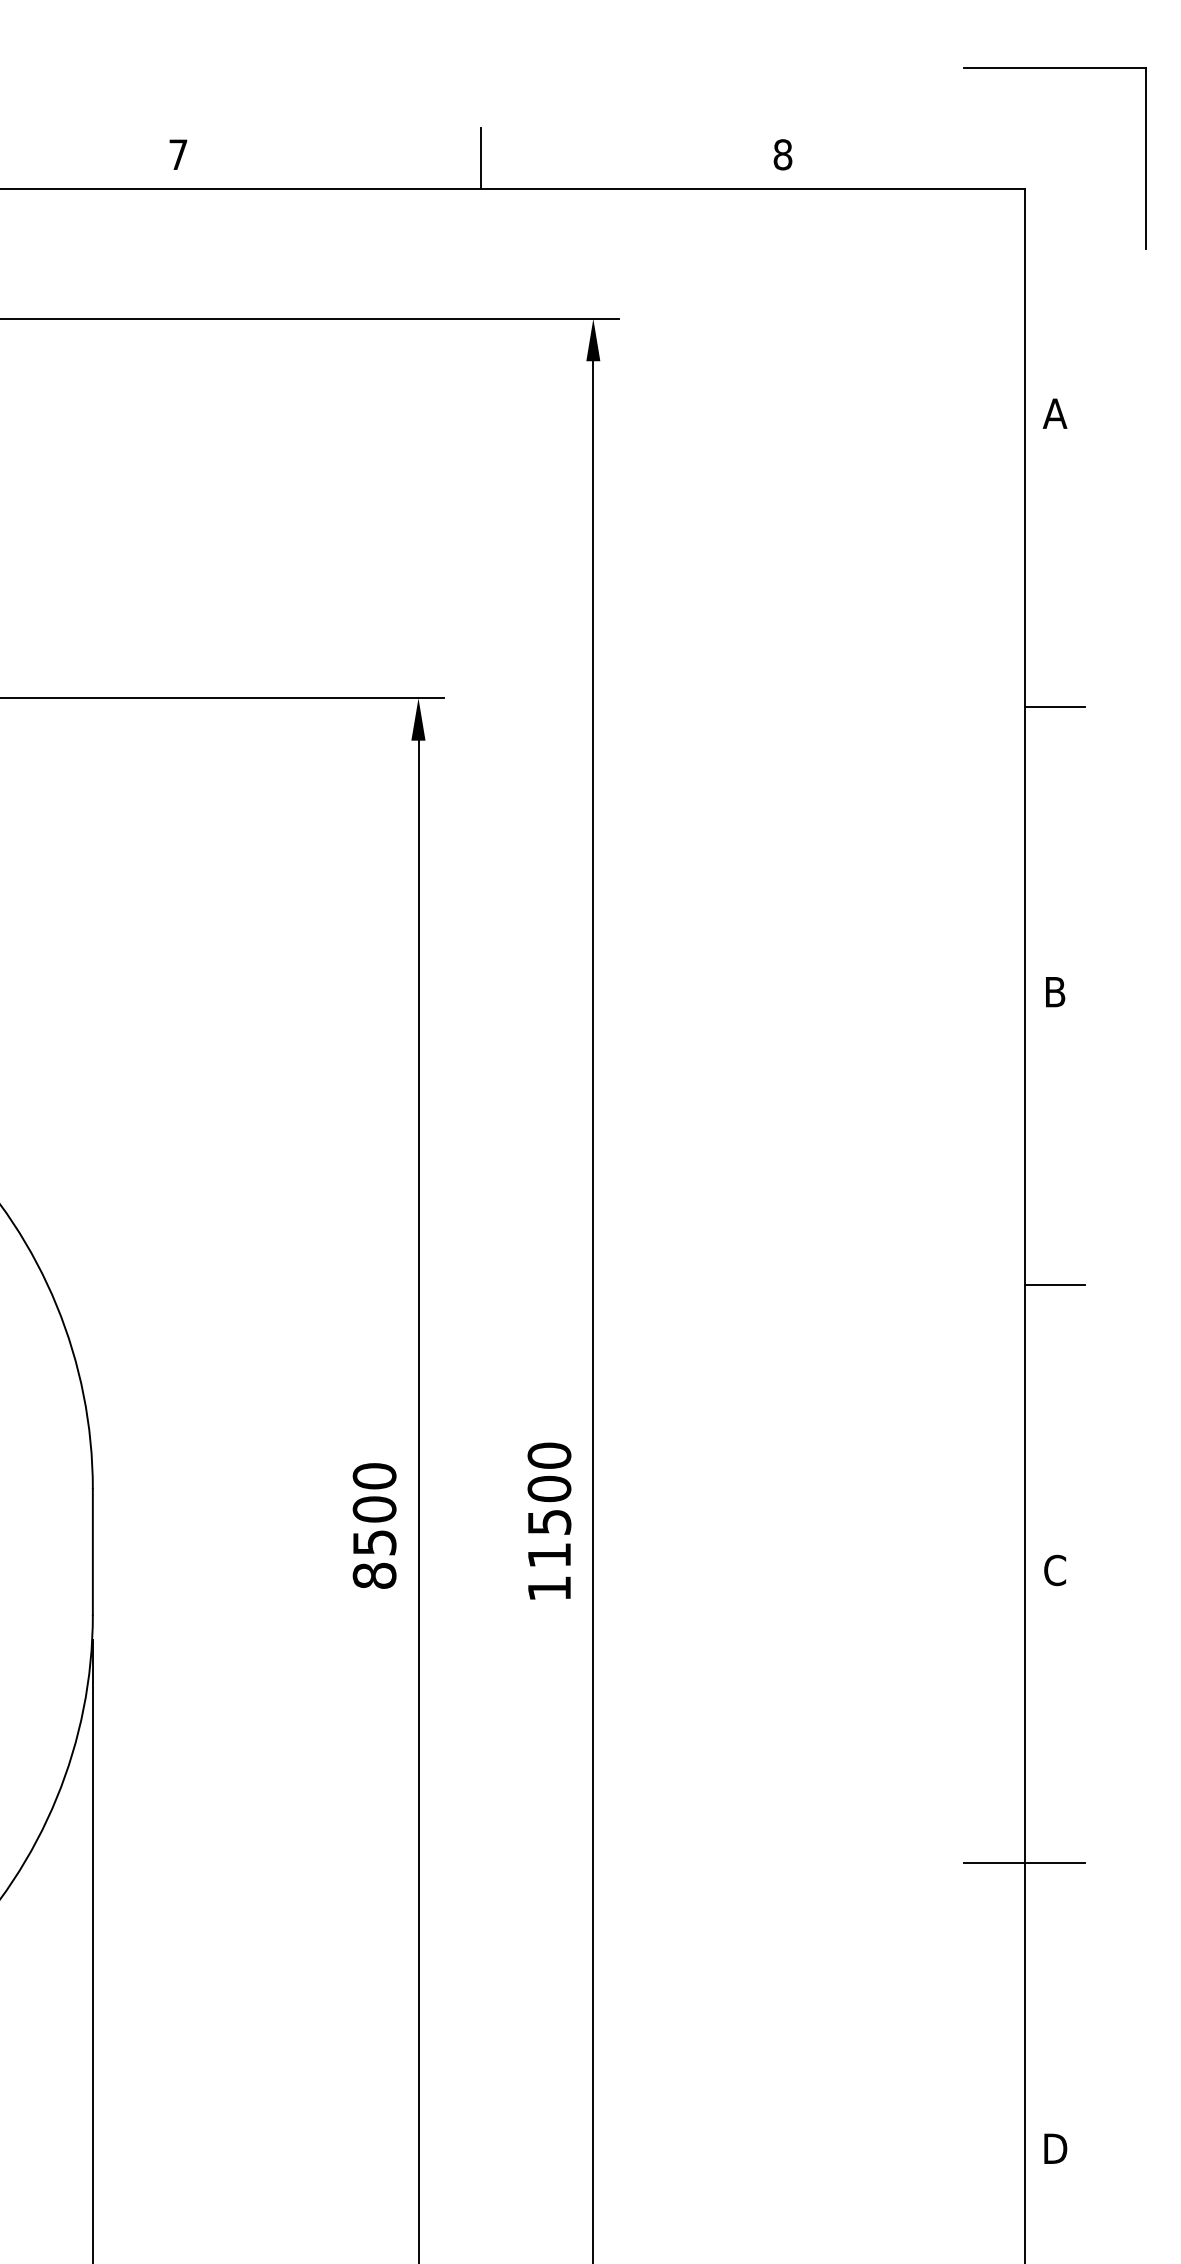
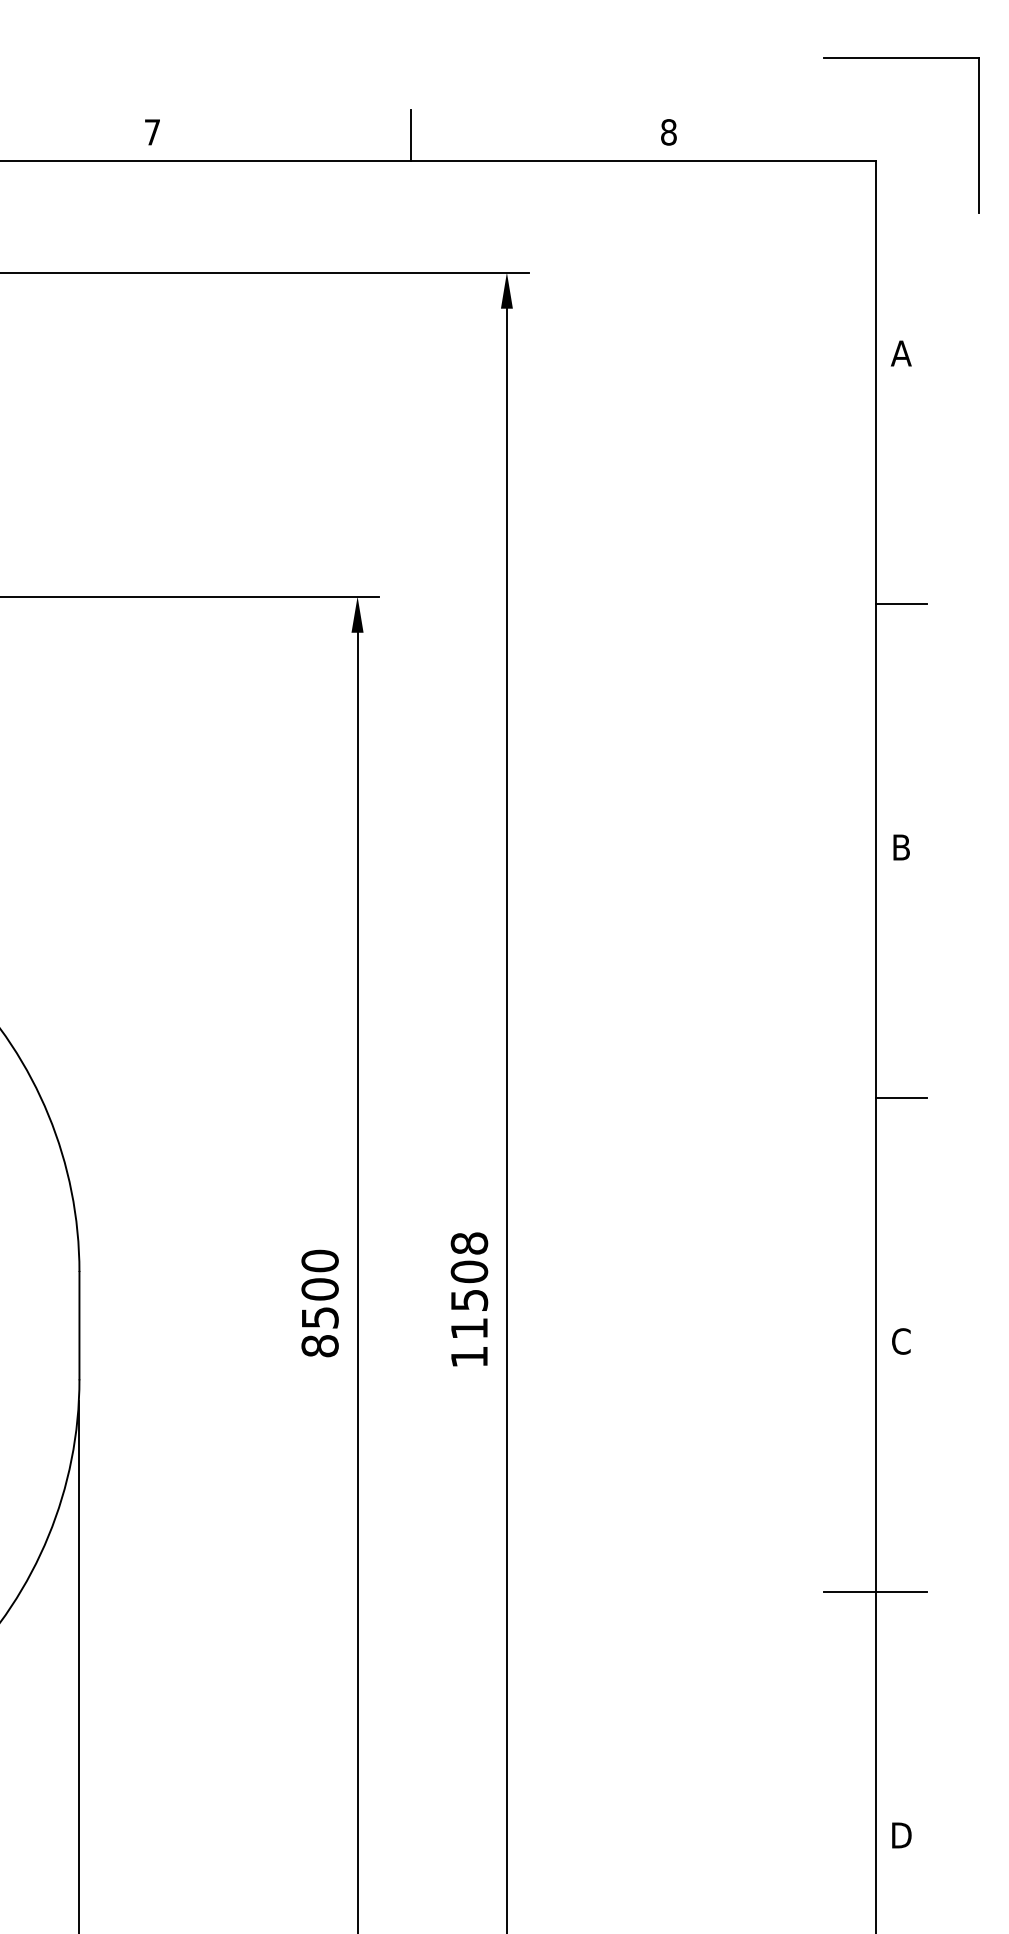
text: (549, 1455) -> (469, 1243), 11500 -> 11508

